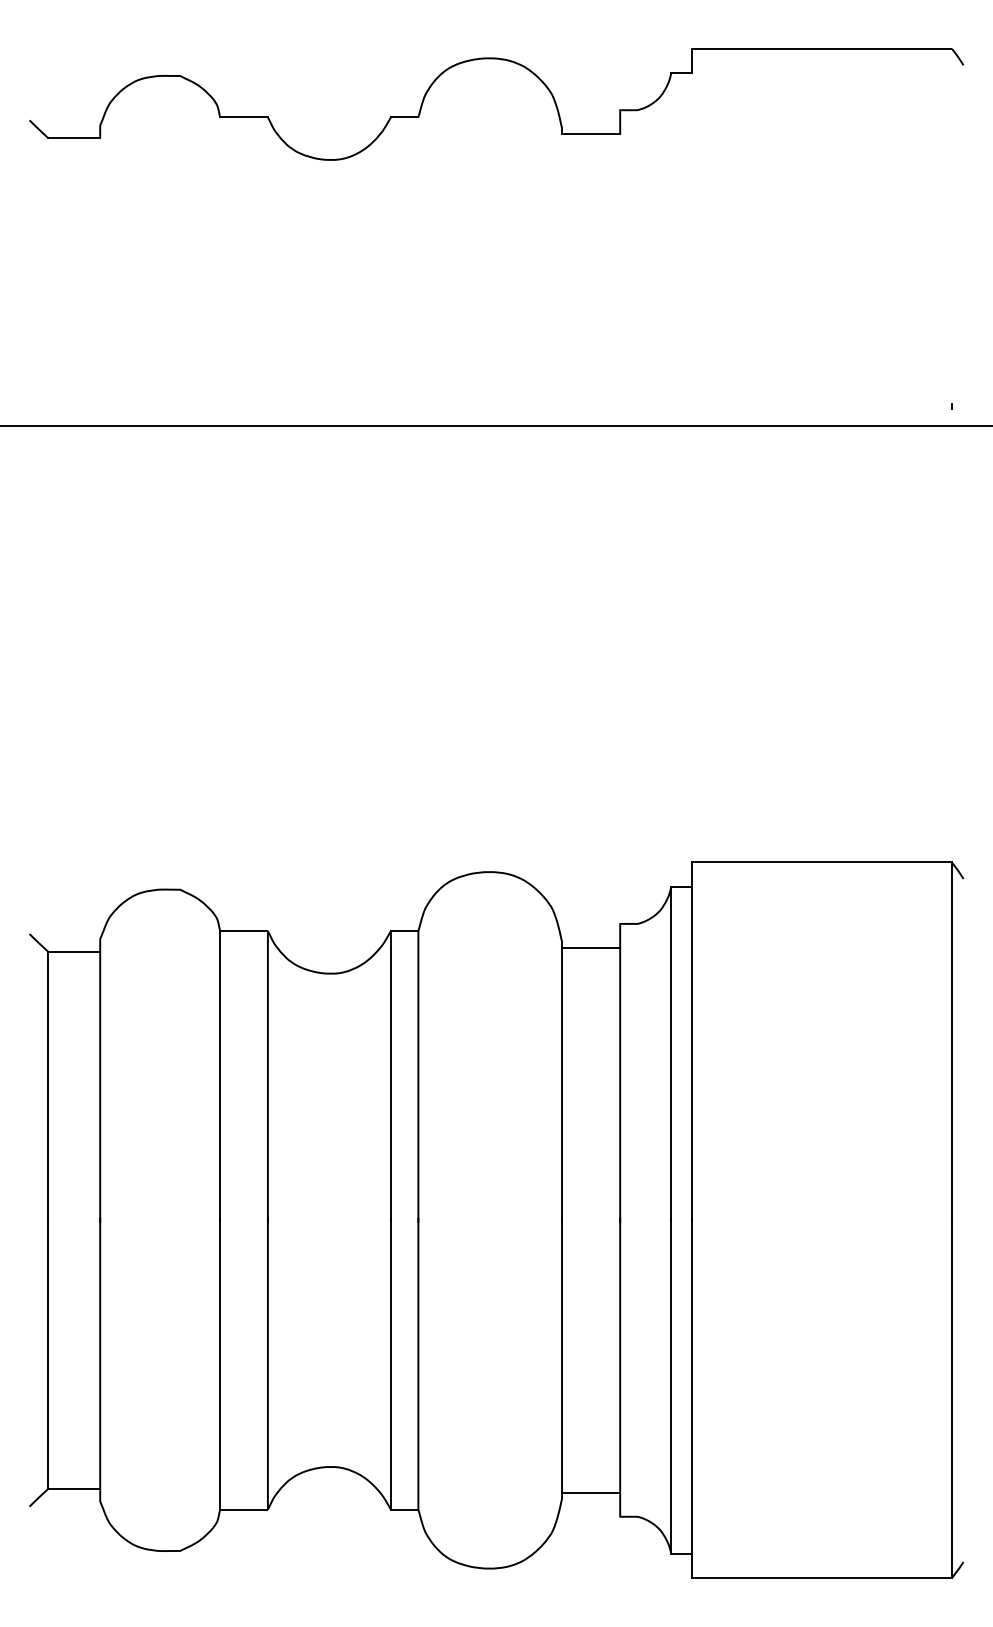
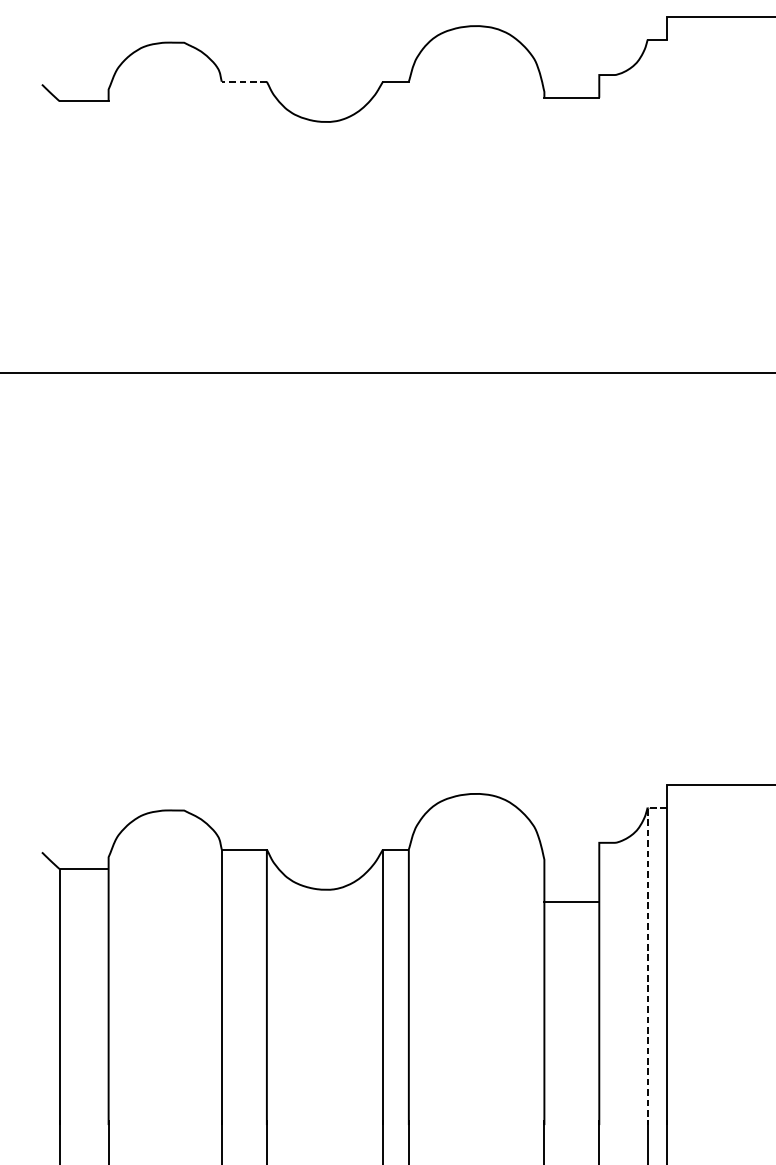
line: (244, 117) -> (244, 81), solid -> dashed
line: (591, 948) -> (572, 902), moved
line: (671, 1043) -> (647, 955), solid -> dashed

